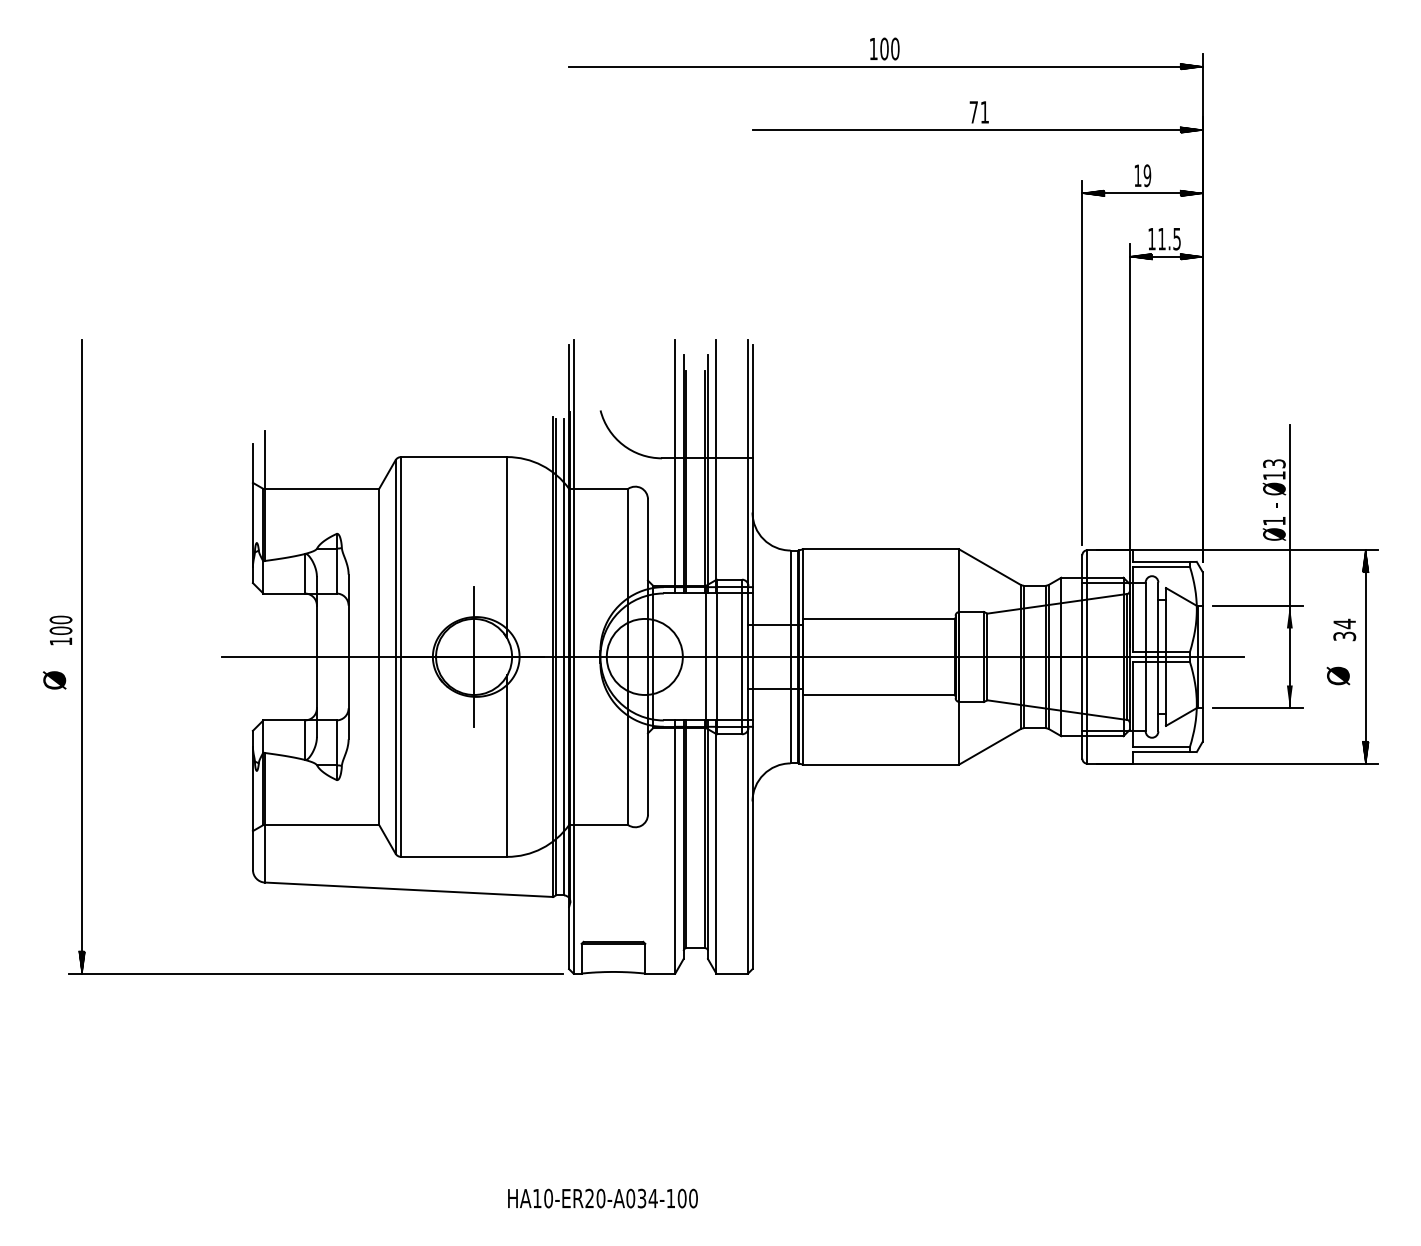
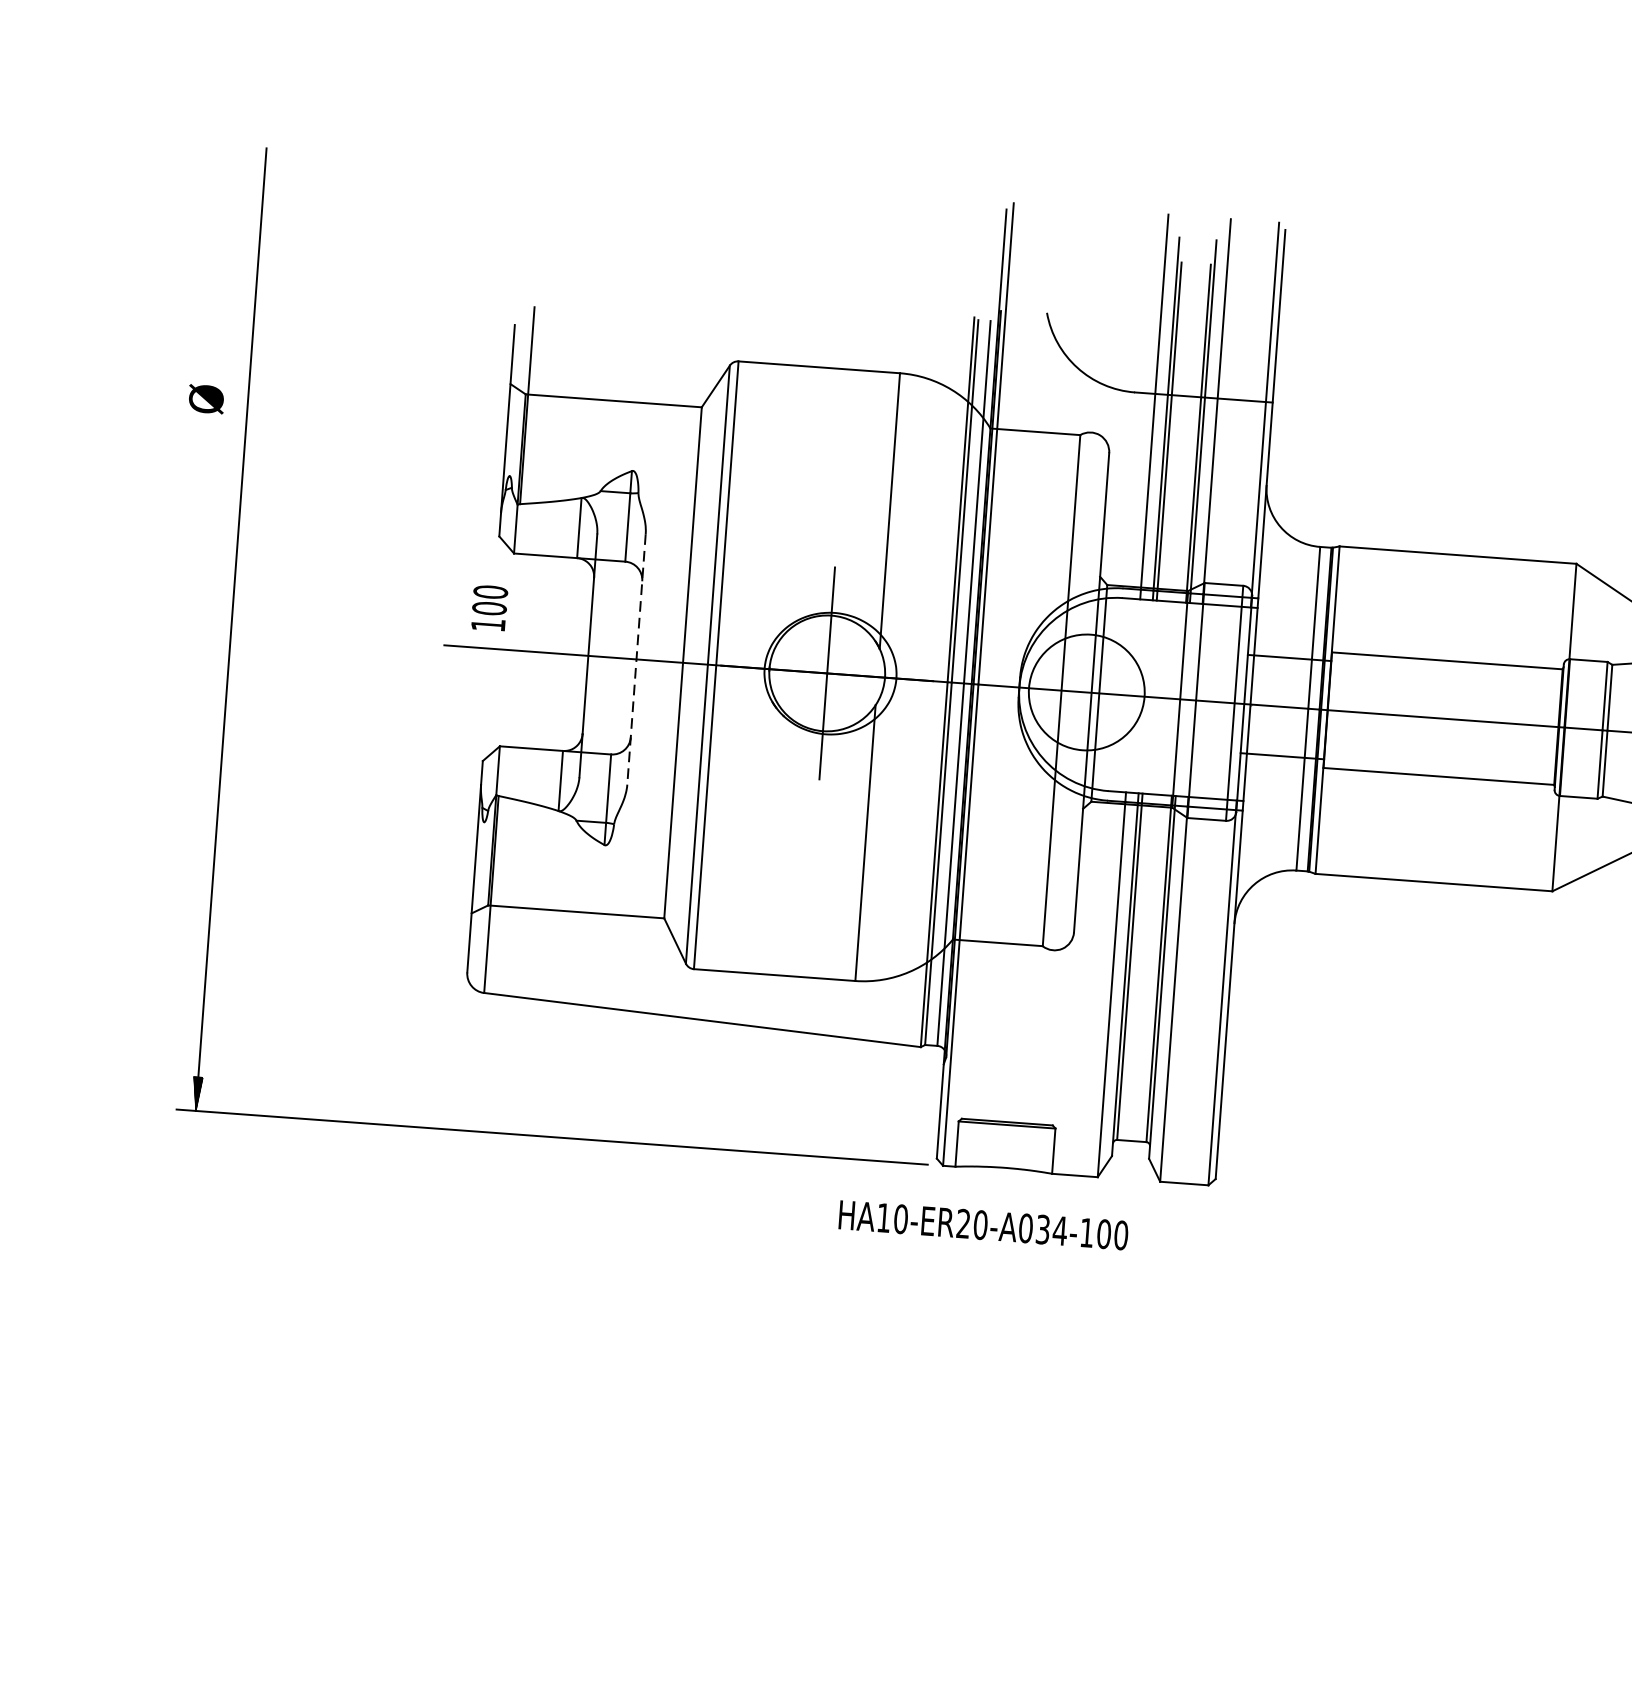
text: (60, 630) -> (488, 608), moved
line: (348, 657) -> (636, 660), solid -> dashed
text: (54, 680) -> (206, 399), moved
text: (602, 1198) -> (982, 1225), moved

